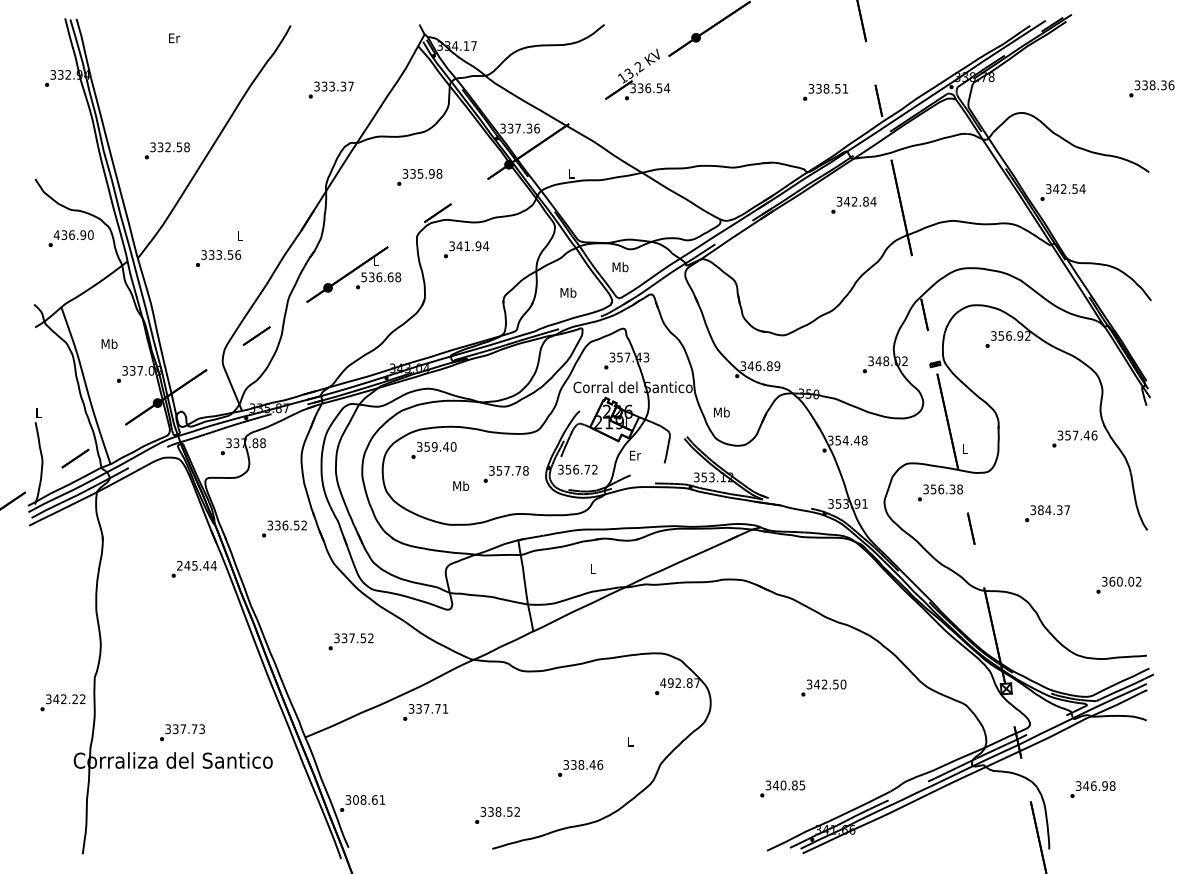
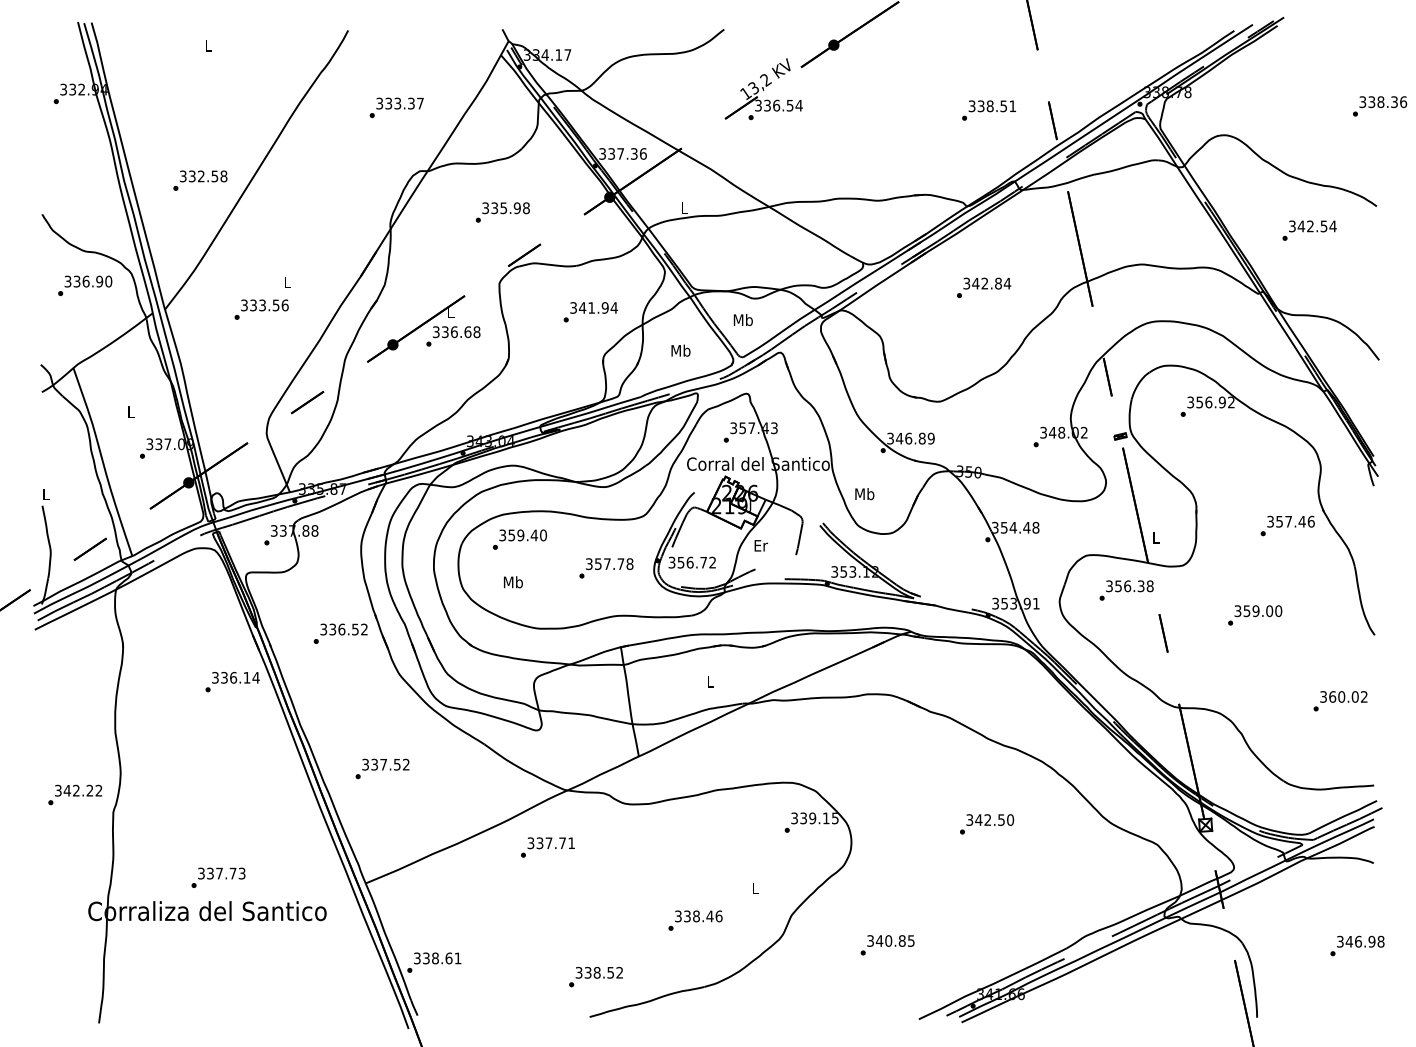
text: (174, 38) -> (208, 45), Er -> L
text: (1062, 192) -> (1309, 230), moved
text: (854, 204) -> (984, 287), moved
text: (56, 235) -> (67, 281), 436.90 -> 336.90
text: (466, 250) -> (590, 312), moved
text: (364, 276) -> (436, 331), 536.68 -> 336.68
text: (109, 343) -> (130, 411), Mb -> L
text: (461, 486) -> (513, 582), moved
text: (1053, 510) -> (1262, 611), 384.37 -> 359.00
text: (193, 565) -> (231, 677), 245.44 -> 336.14
text: (351, 641) -> (382, 768), moved
text: (679, 683) -> (814, 818), 492.87 -> 339.15
text: (63, 702) -> (75, 794), moved
text: (425, 712) -> (547, 847), moved
text: (782, 789) -> (887, 945), moved
text: (1093, 789) -> (1357, 945), moved
text: (355, 800) -> (425, 958), 308.61 -> 338.61

